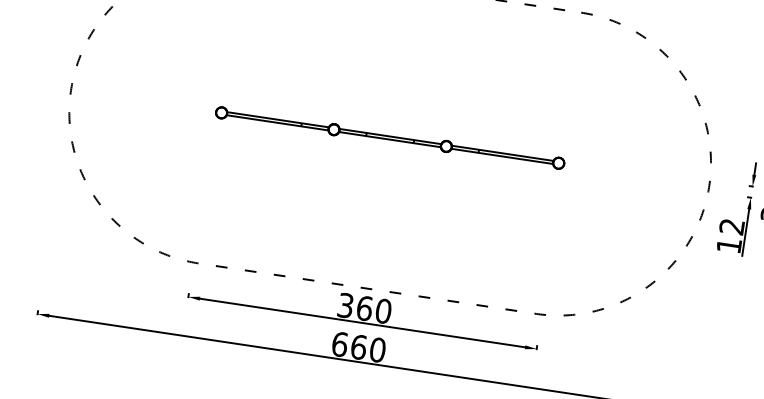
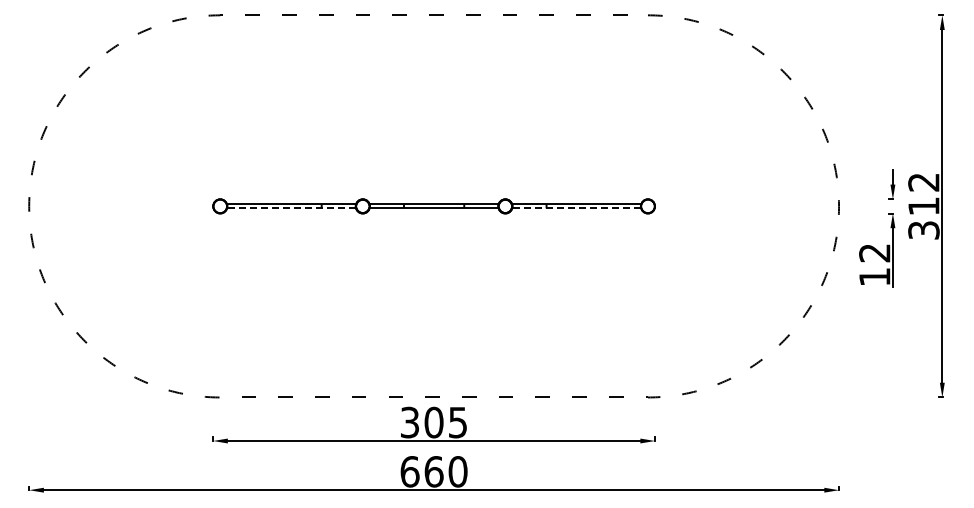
line: (277, 122) -> (291, 208), solid -> dashed
line: (502, 156) -> (576, 208), solid -> dashed
text: (373, 309) -> (445, 422), 360 -> 305

